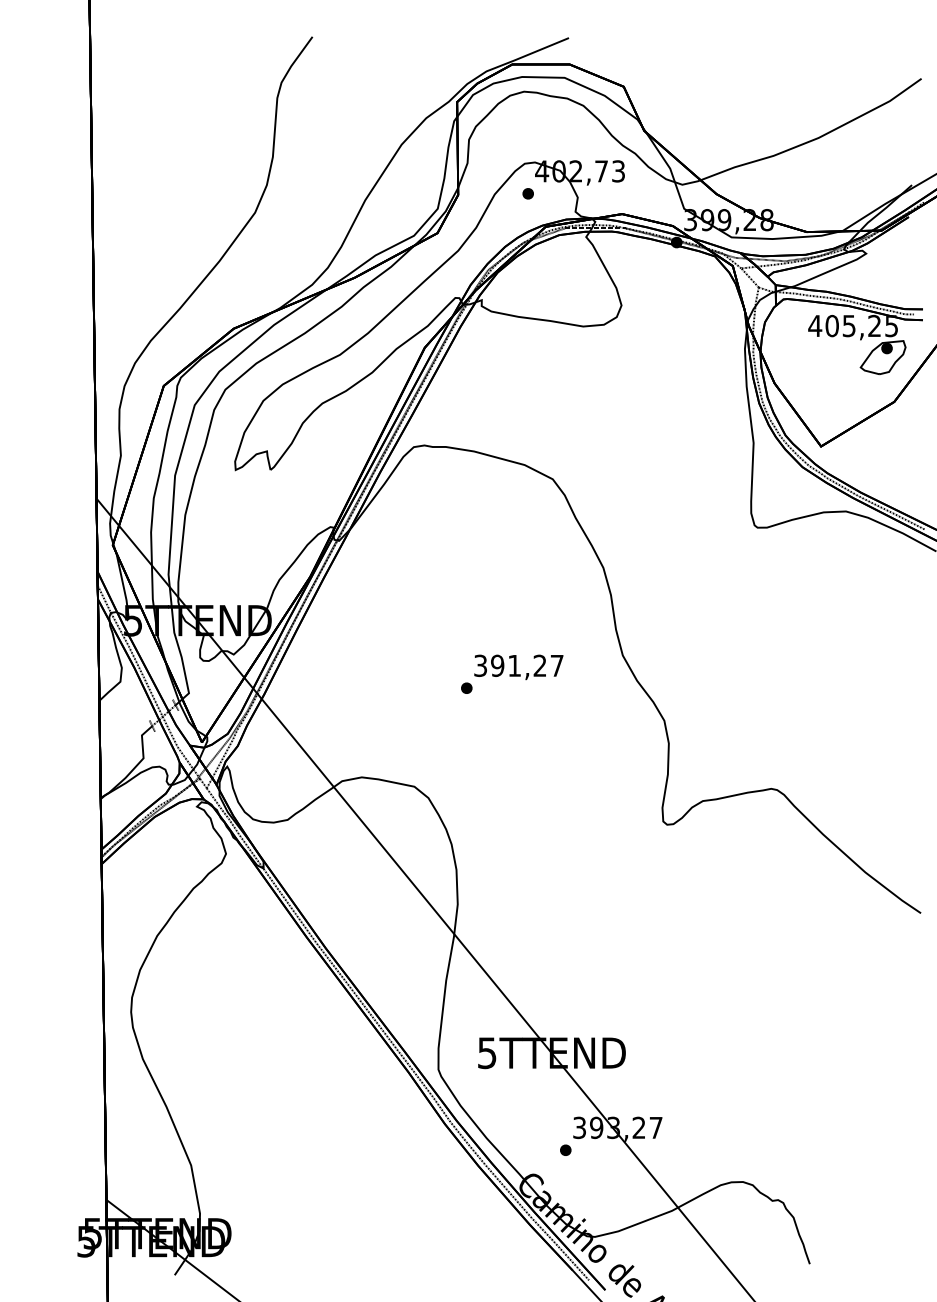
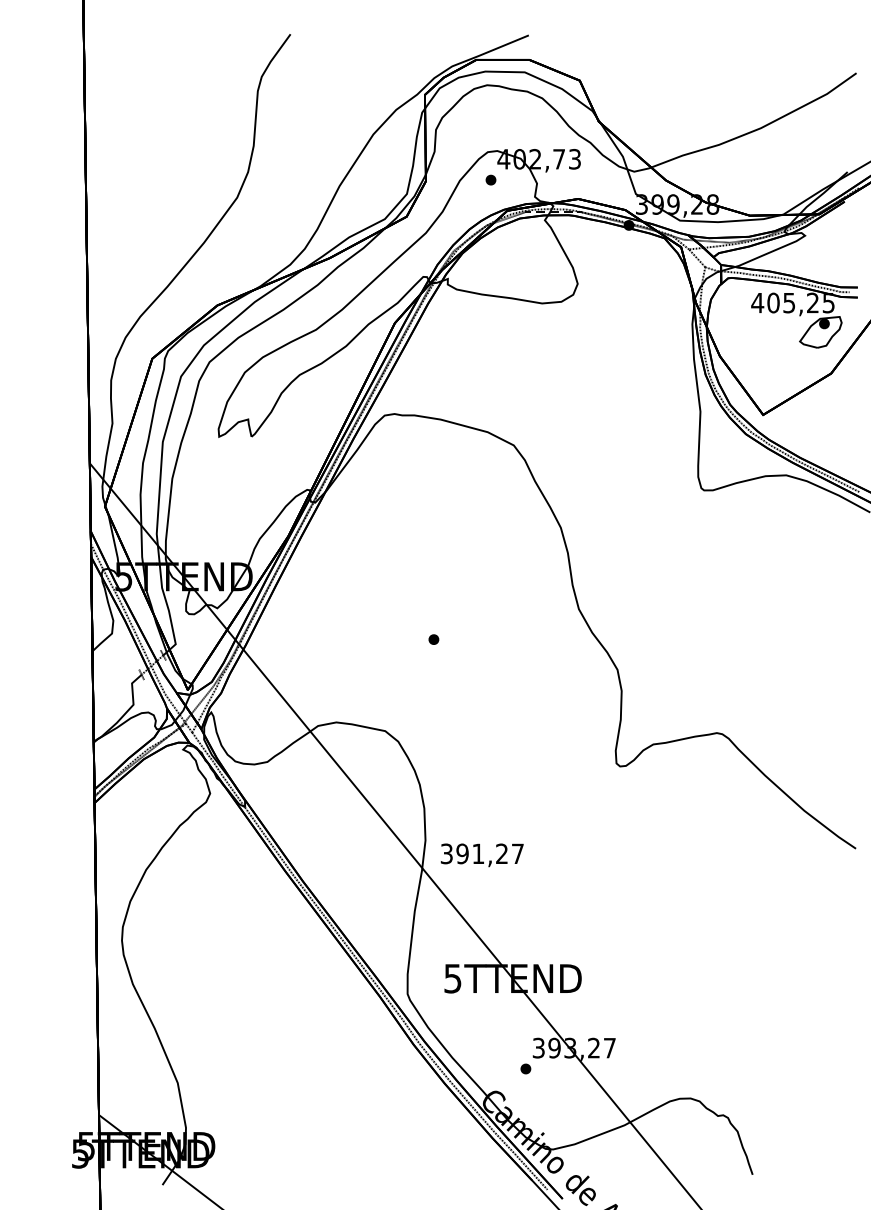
text: (518, 667) -> (481, 855), moved

